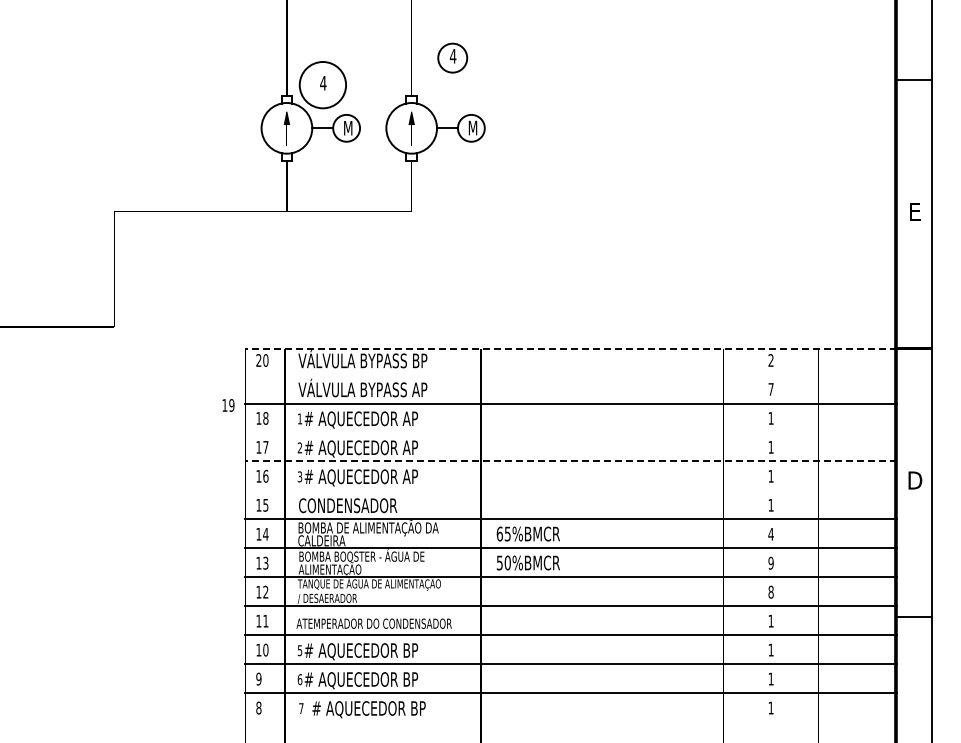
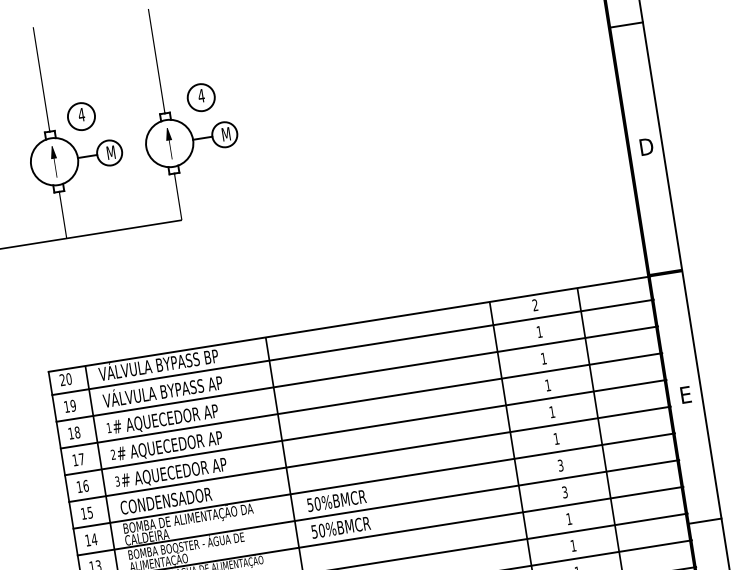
part: (452, 57) -> (200, 97), moved
circle: (322, 84) -> (80, 116), size x0.62
text: (915, 211) -> (646, 146), E -> D
line: (571, 349) -> (349, 324), dashed -> solid
line: (571, 374) -> (353, 347), added
text: (770, 389) -> (539, 332), 7 -> 1
text: (228, 405) -> (70, 406), moved
line: (571, 432) -> (361, 400), added
line: (571, 461) -> (365, 427), dashed -> solid
text: (915, 480) -> (686, 394), D -> E
line: (571, 490) -> (370, 454), added
text: (503, 533) -> (313, 504), 65%BMCR -> 50%BMCR
text: (770, 533) -> (560, 464), 4 -> 3
text: (770, 563) -> (564, 492), 9 -> 3
text: (770, 591) -> (568, 518), 8 -> 1

